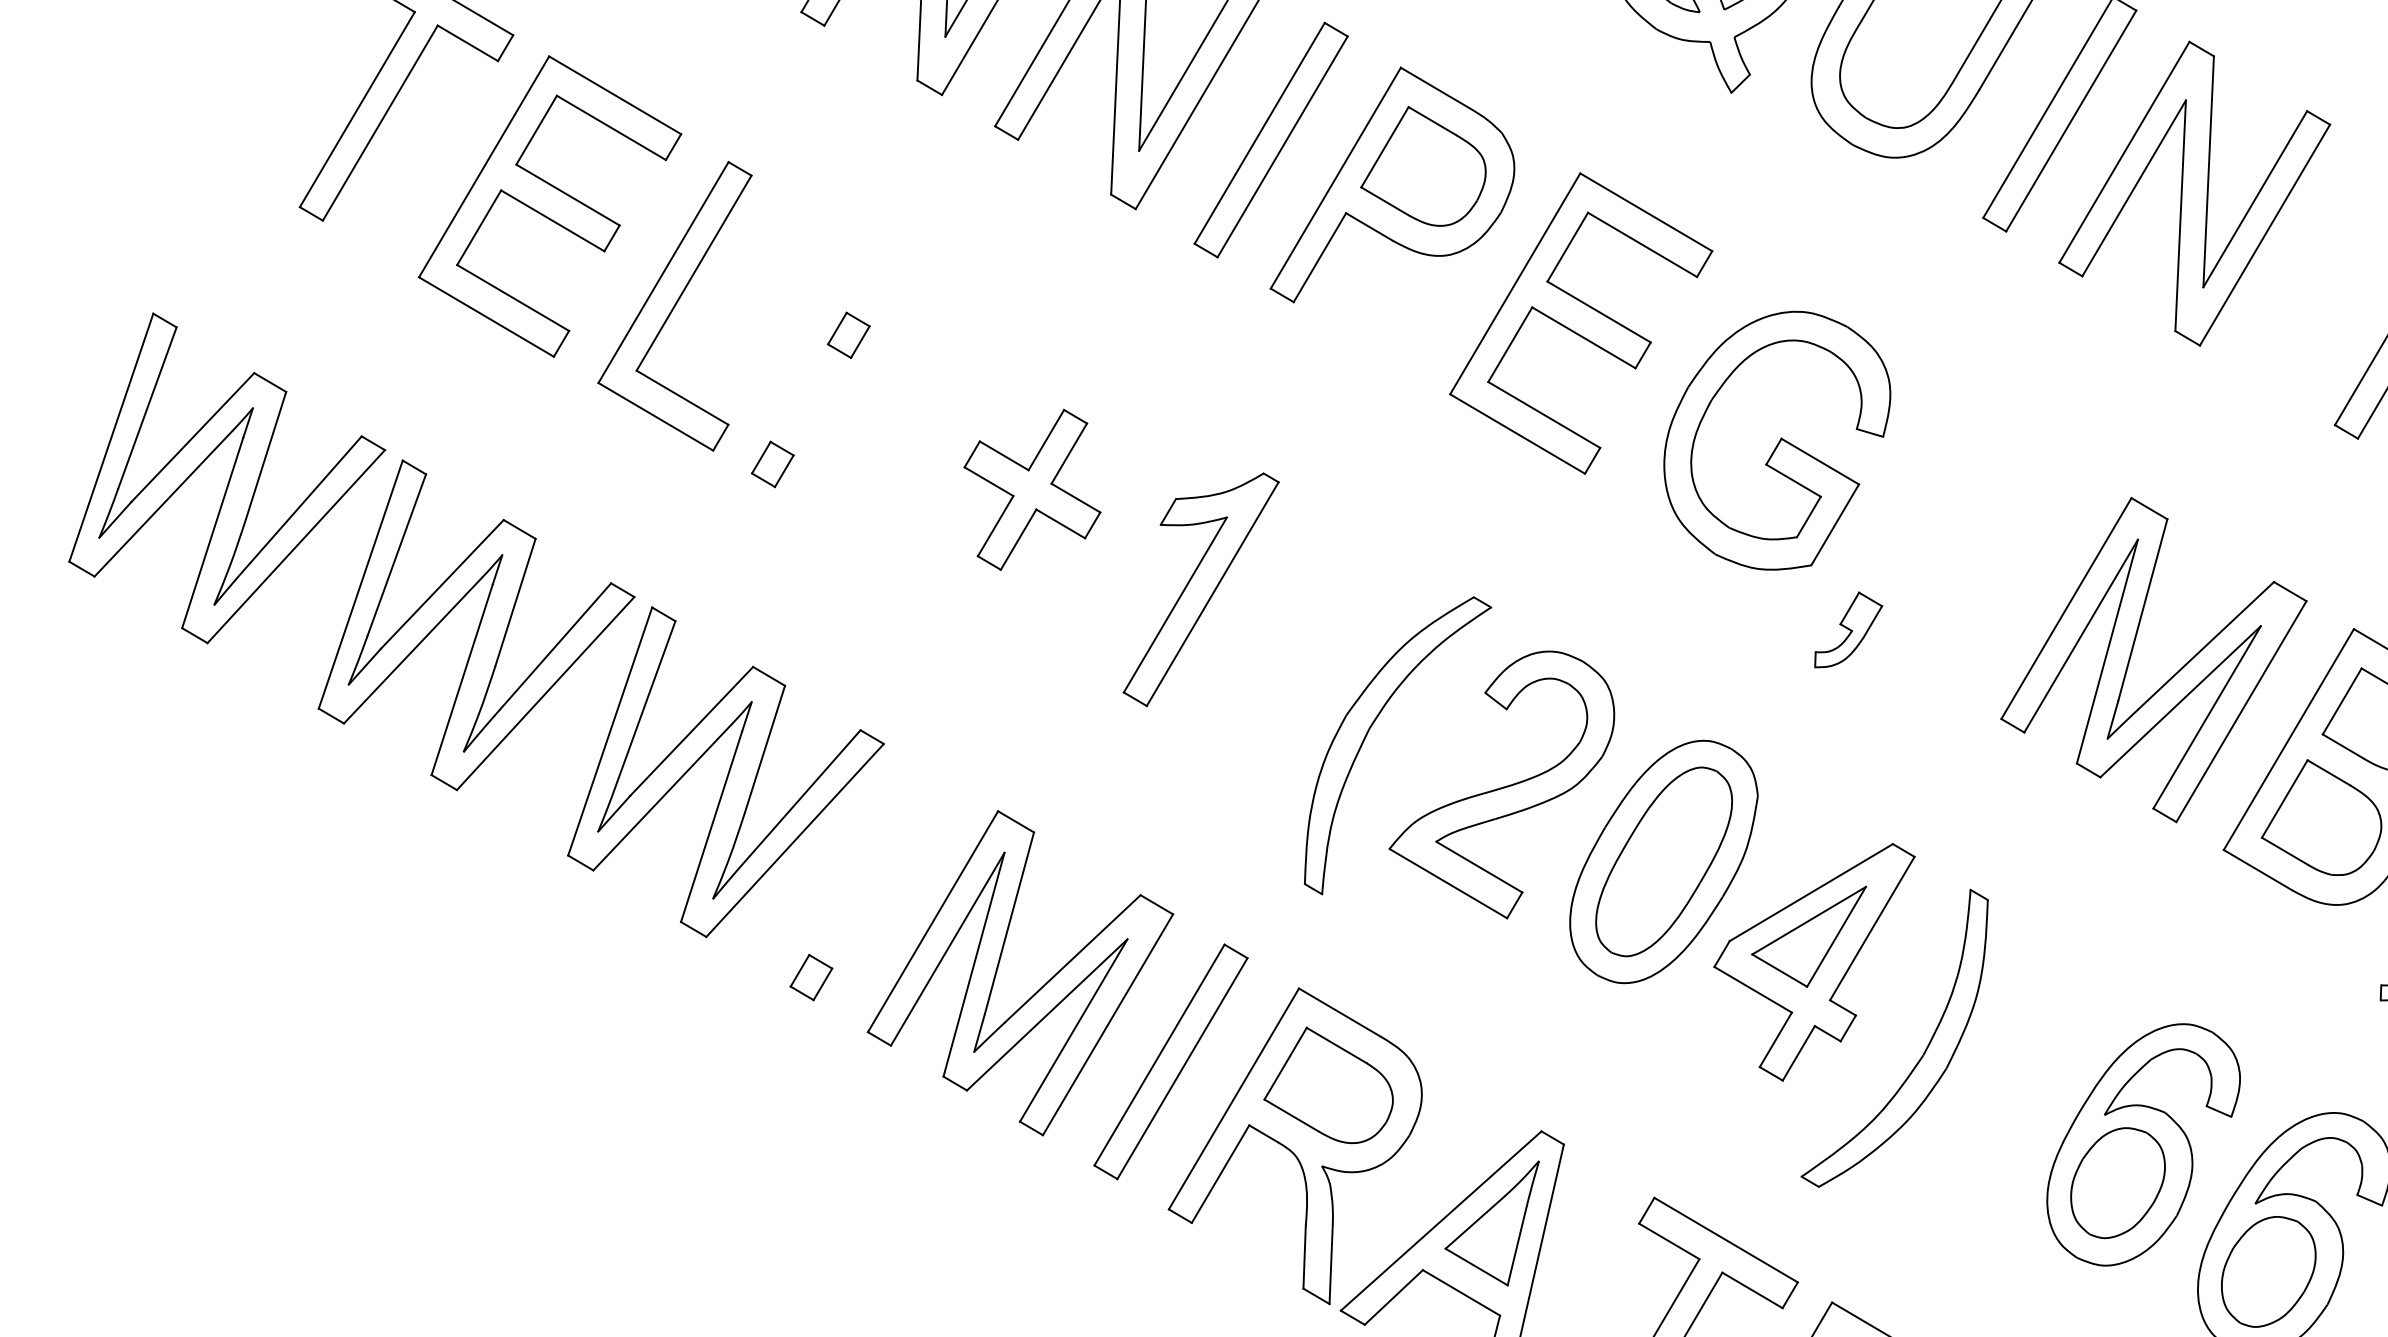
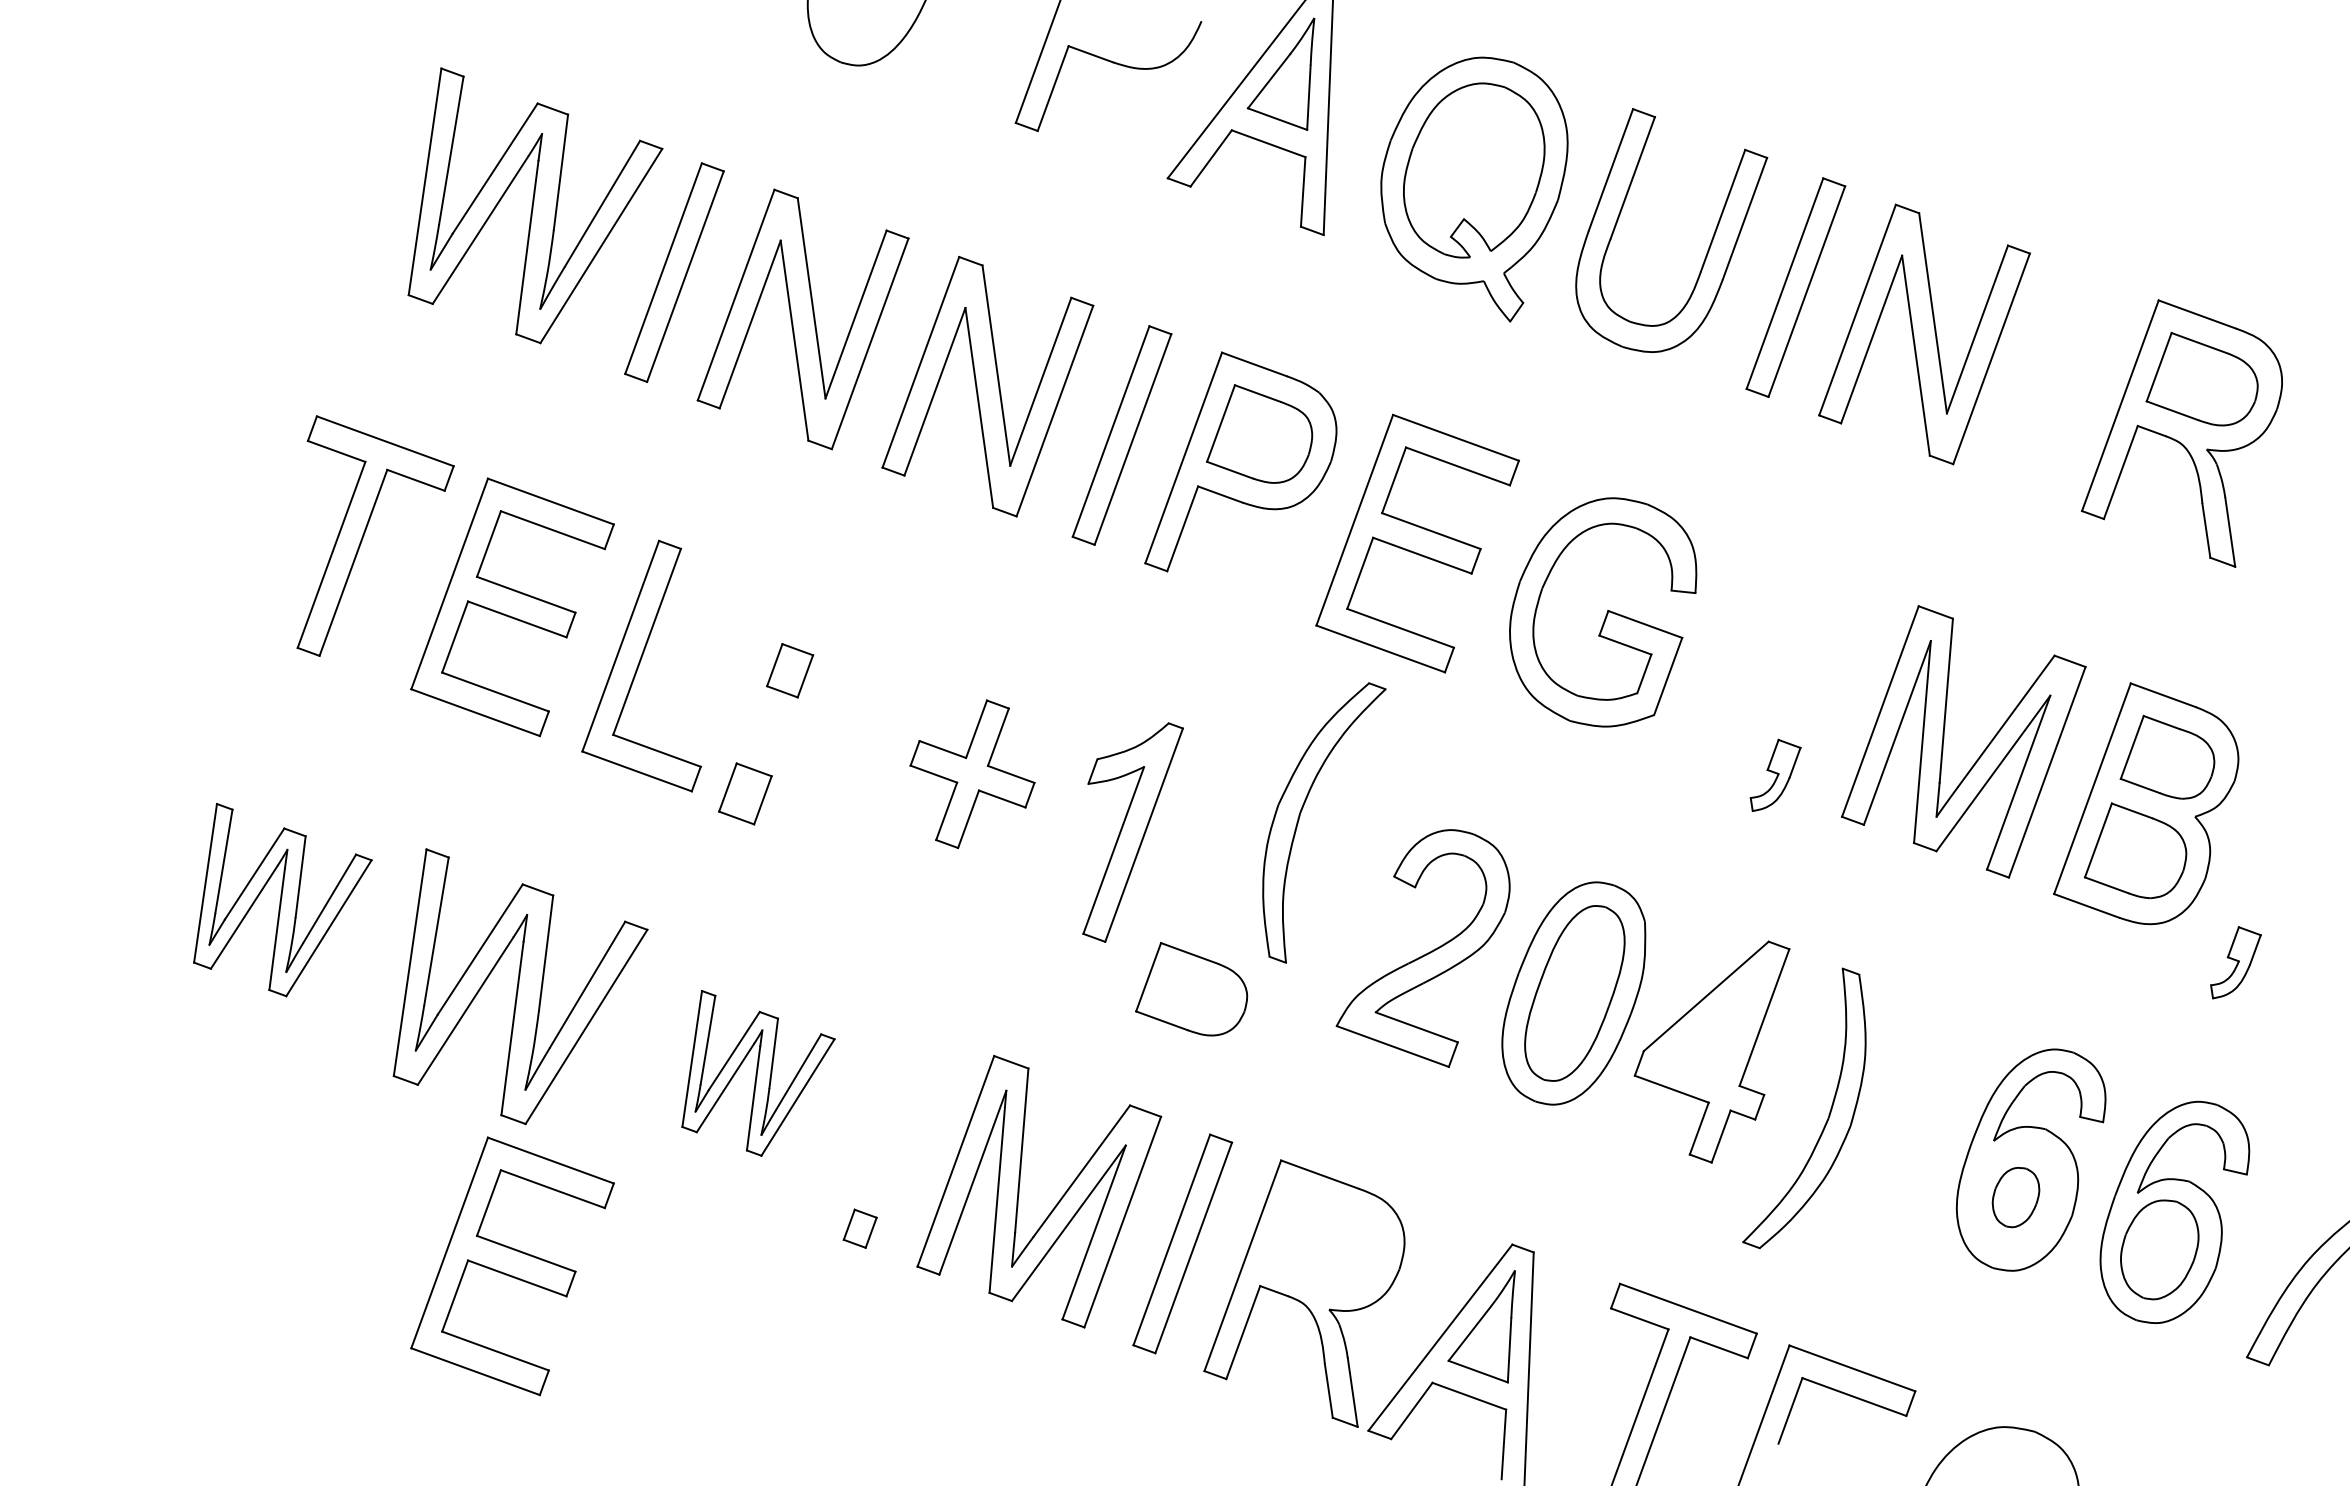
part: (848, 335) -> (789, 670), size x1.4
part: (772, 463) -> (744, 793), size x1.6
part: (230, 486) -> (282, 899), size x0.7
part: (1848, 630) -> (1775, 774), moved
part: (1370, 729) -> (1301, 813), moved
part: (729, 781) -> (758, 1073), size x0.6
part: (1806, 931) -> (1708, 1030), removed
part: (412, 947) -> (512, 1266), added
part: (1331, 1086) -> (1191, 989), moved
part: (2117, 1183) -> (2015, 1197), size x0.6

